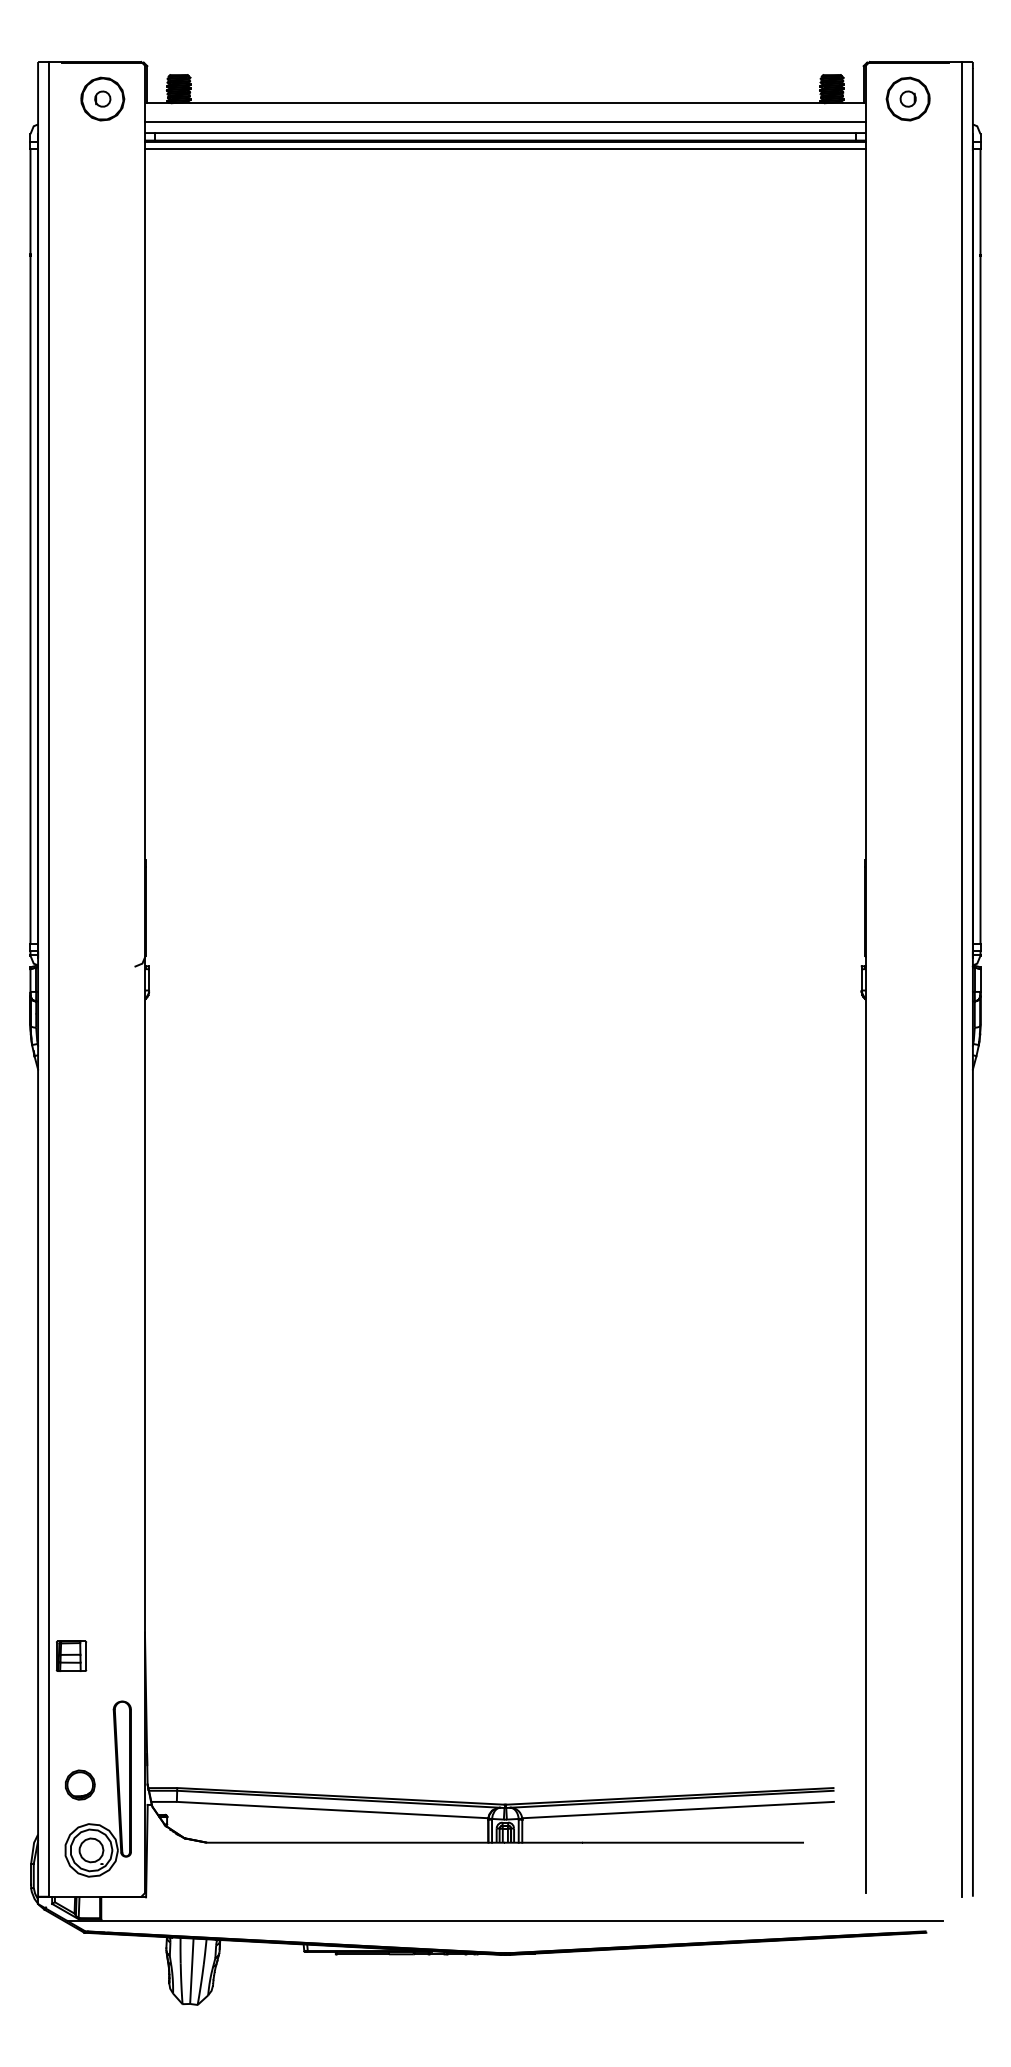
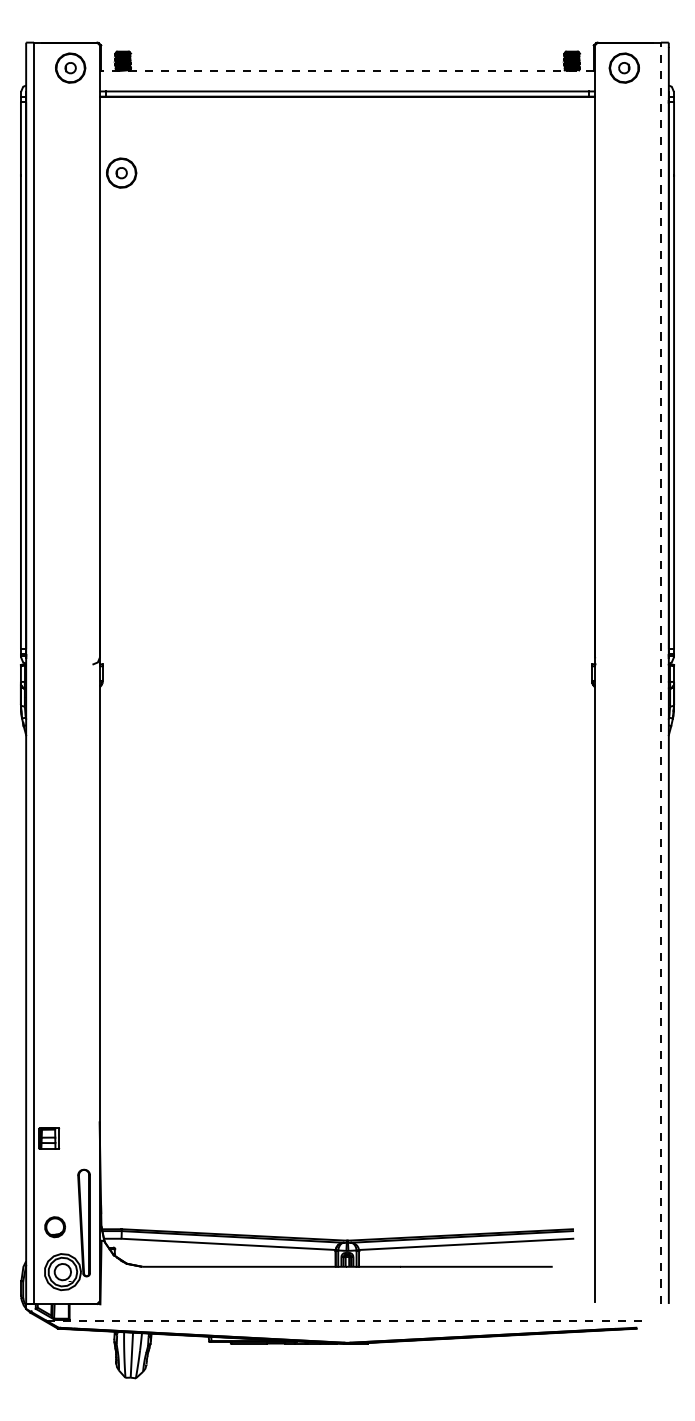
line: (505, 104) -> (347, 71), solid -> dashed
line: (505, 121) -> (347, 83), removed
line: (505, 149) -> (347, 102), removed
part: (176, 250) -> (121, 172), added
line: (960, 979) -> (660, 673), solid -> dashed
line: (505, 1920) -> (347, 1320), solid -> dashed

